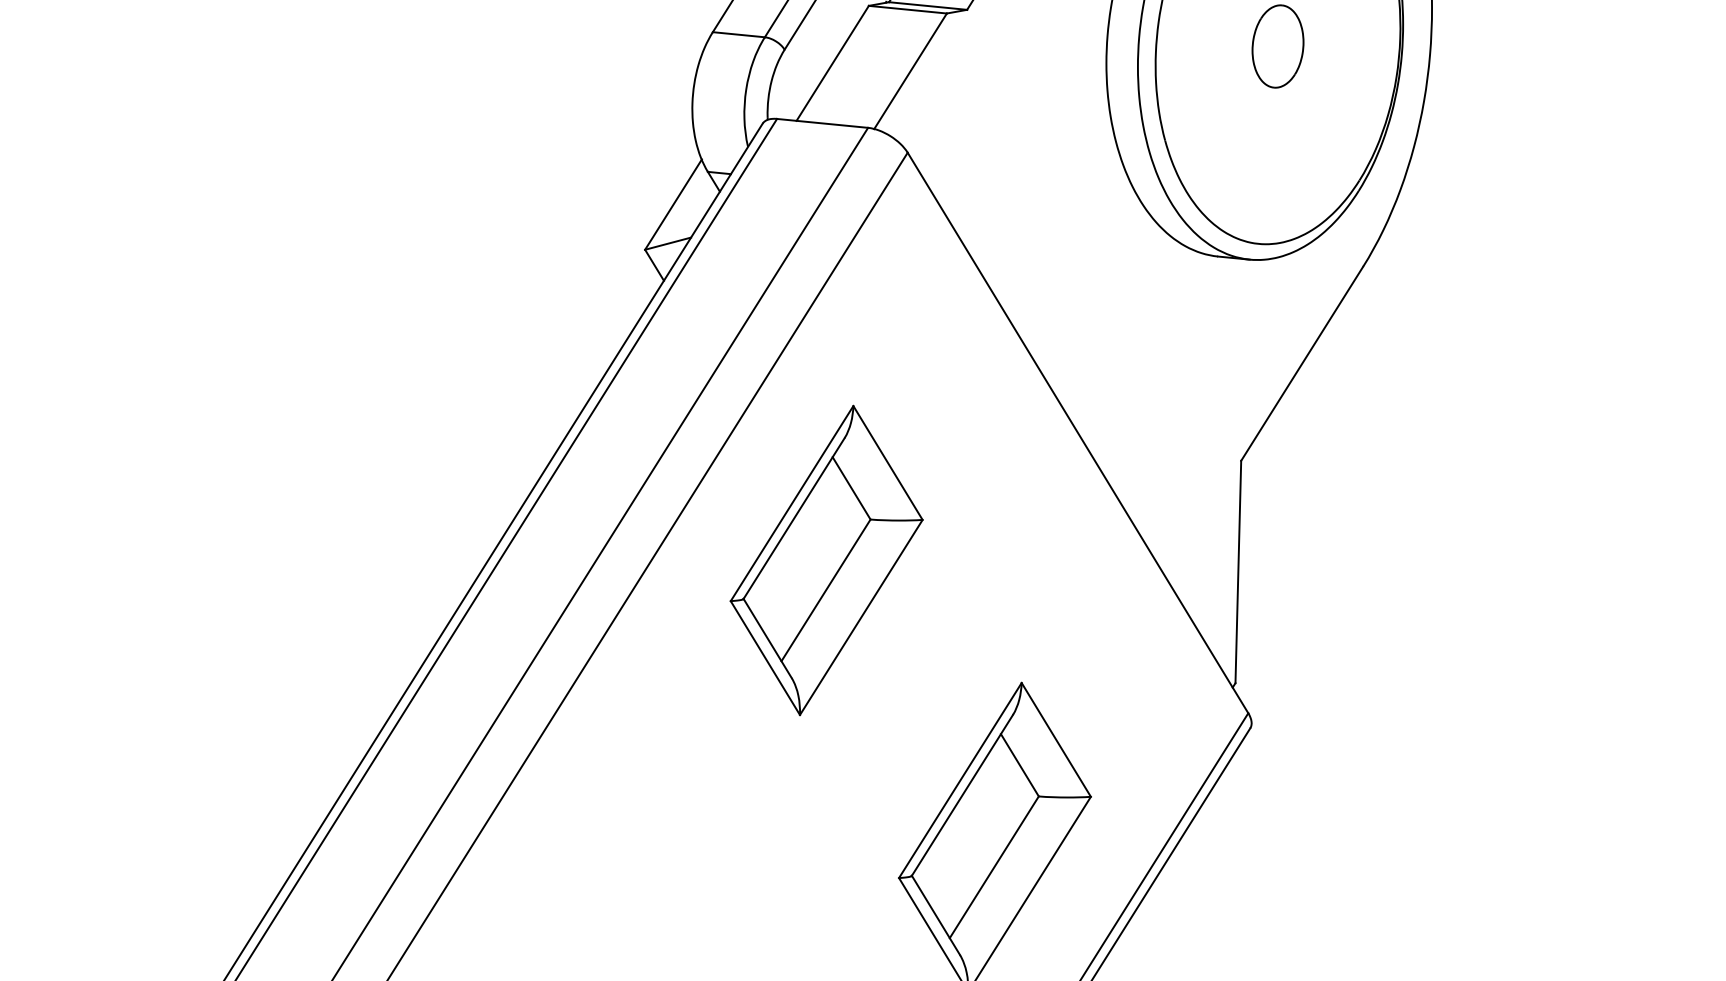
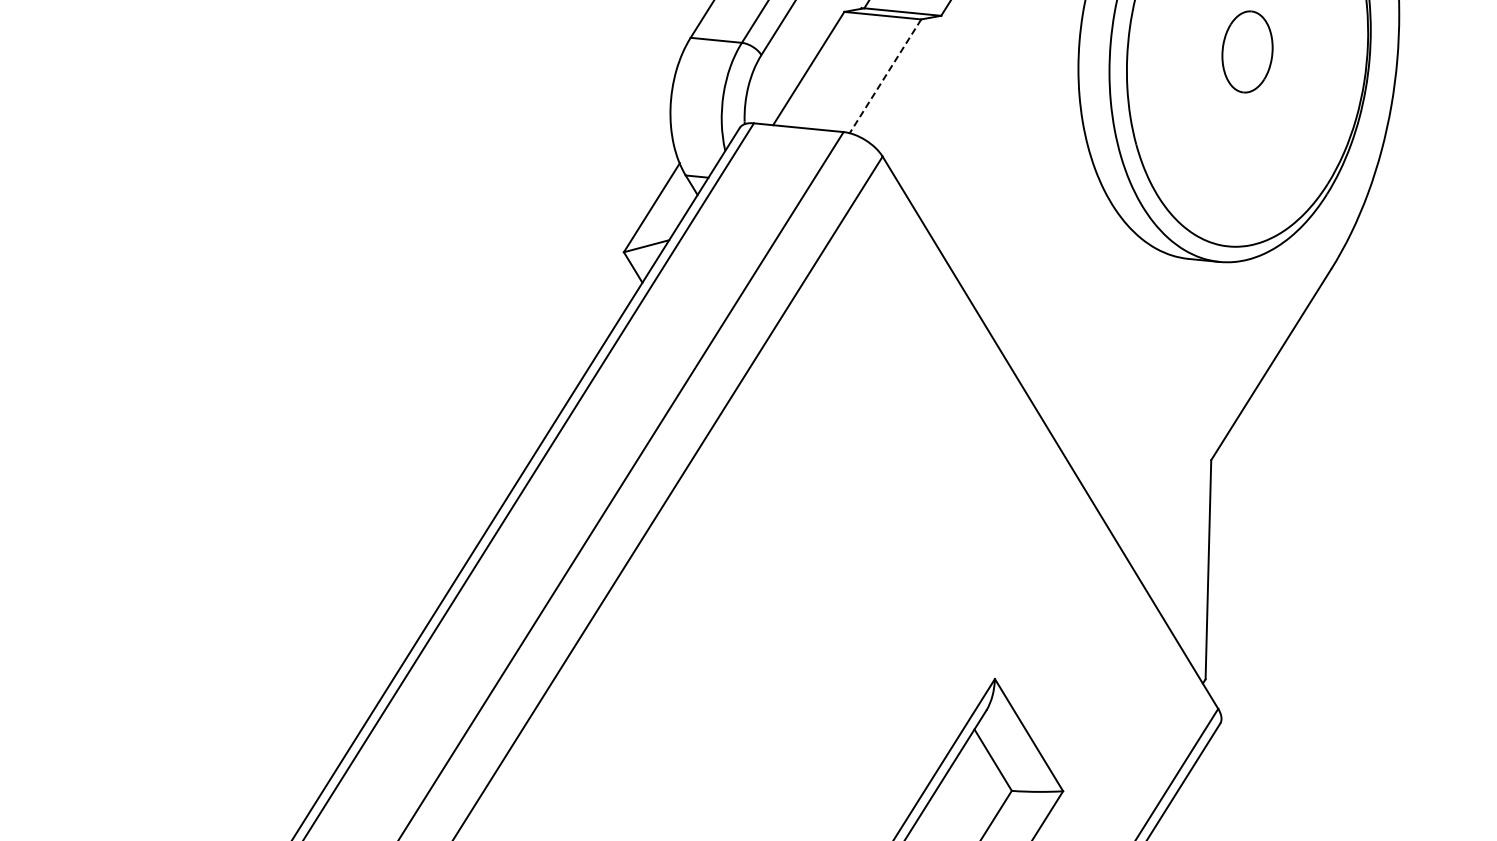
line: (910, 71) -> (885, 76), solid -> dashed
part: (826, 560) -> (802, 558), removed

